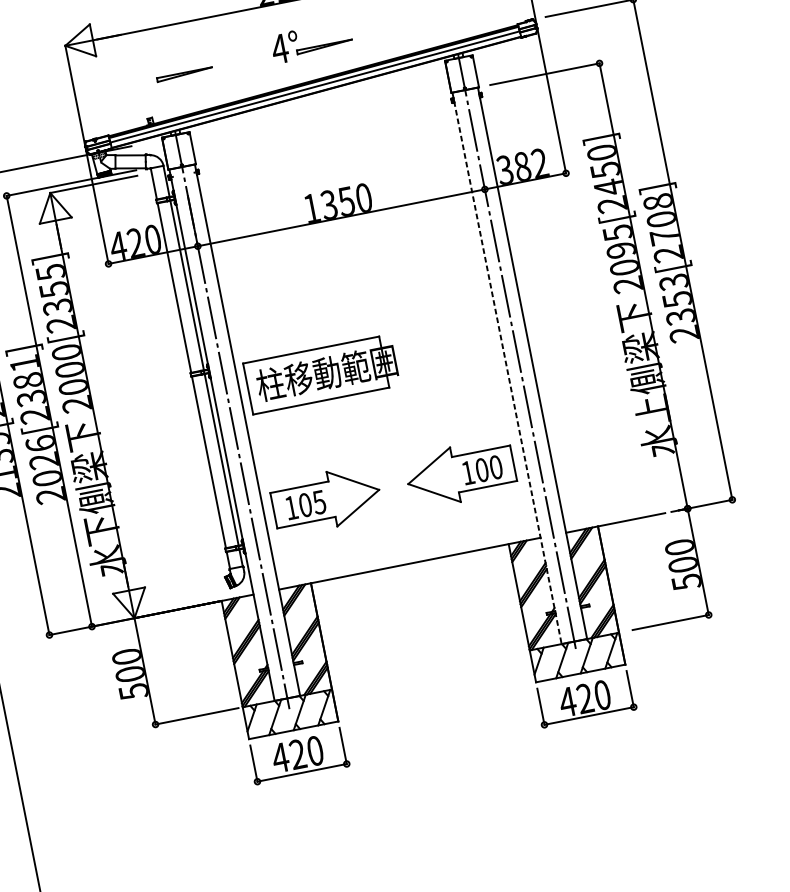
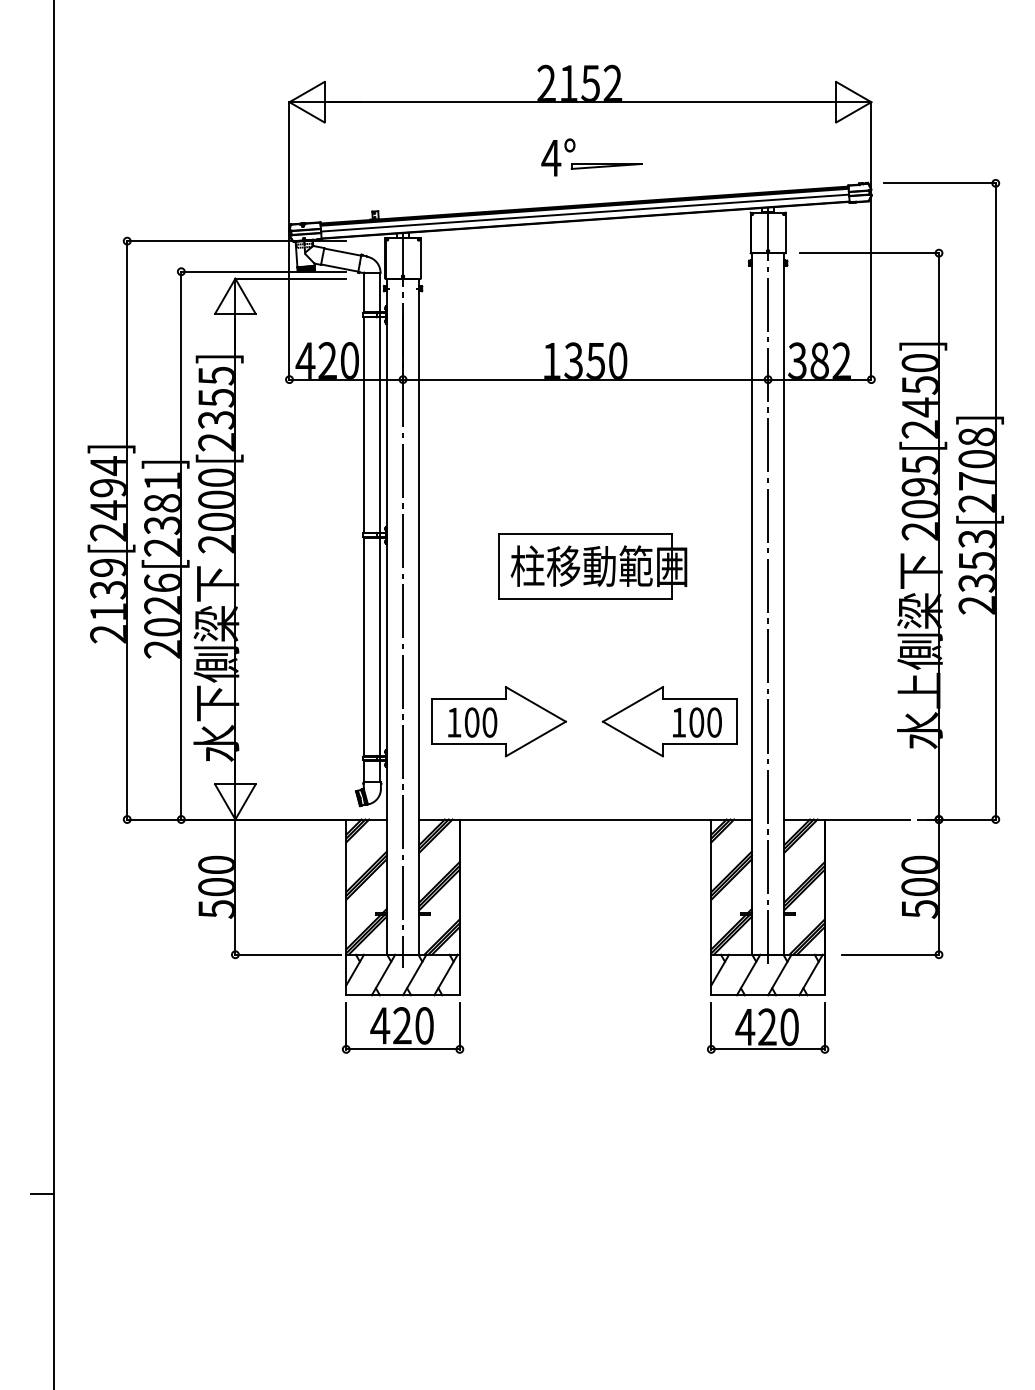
part: (184, 74) -> (428, 166), removed
line: (506, 368) -> (751, 604), dashed -> solid
part: (321, 374) -> (592, 566), moved
text: (319, 502) -> (489, 722), 105 -> 100

